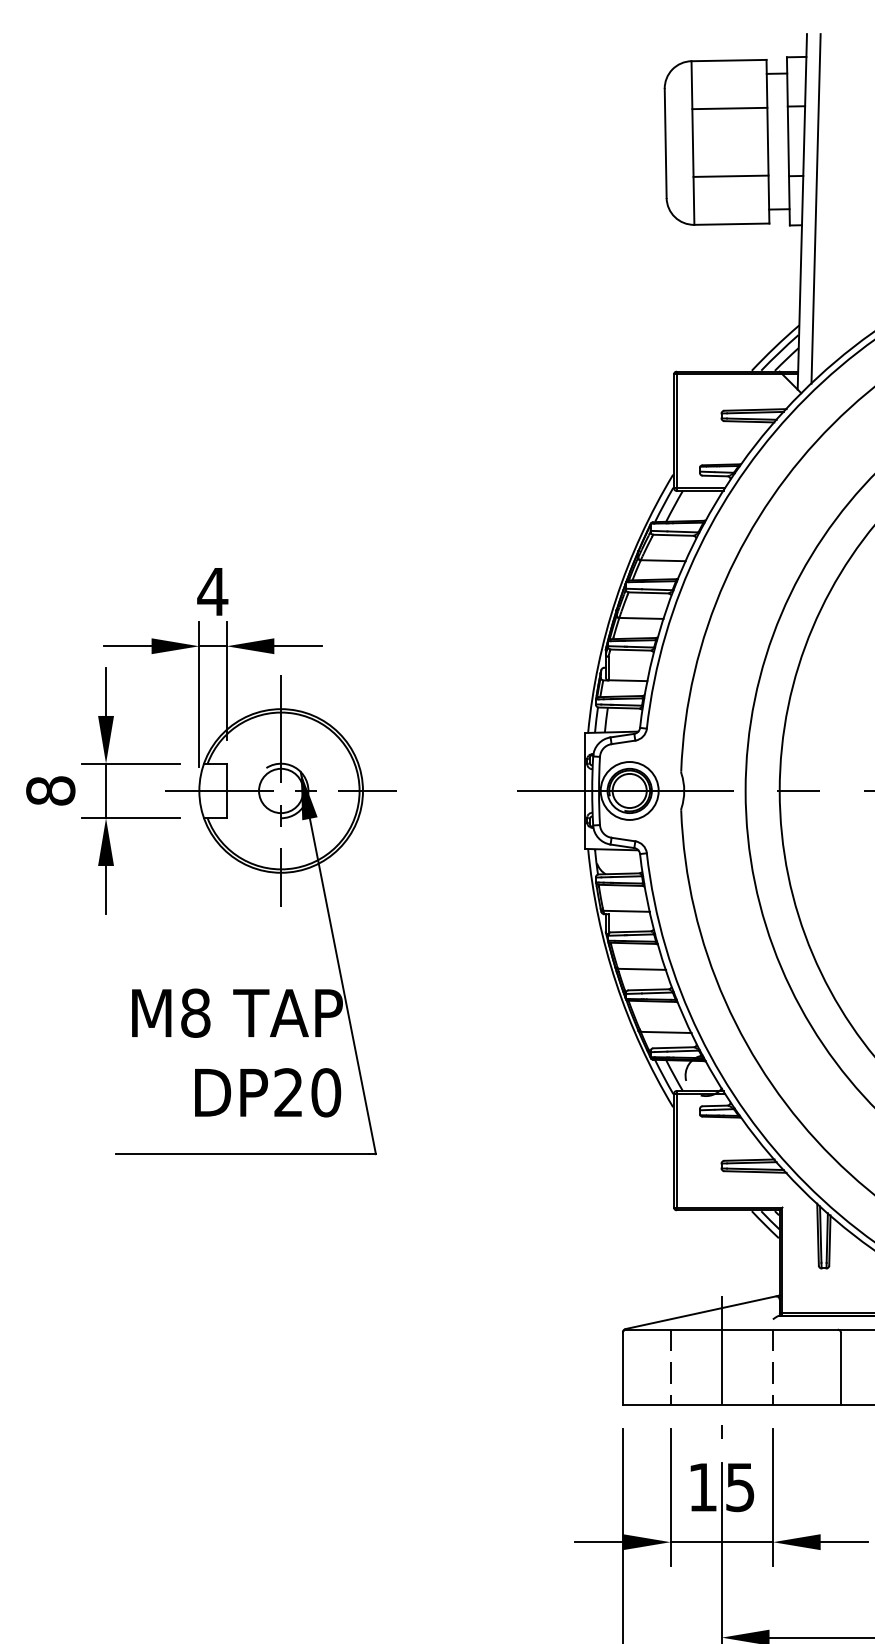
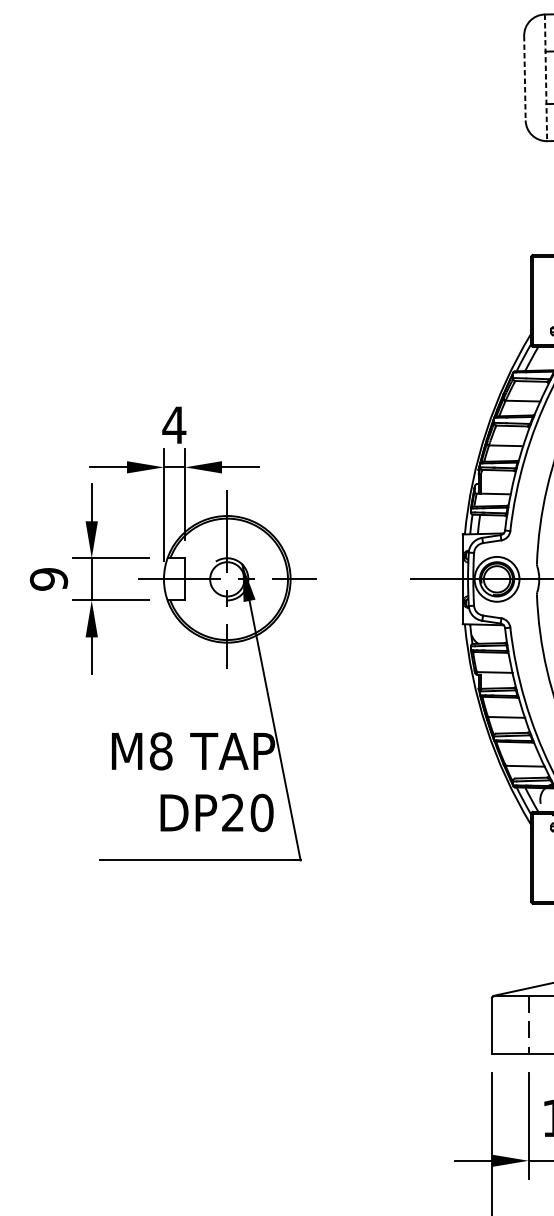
line: (665, 143) -> (524, 78), solid -> dashed
line: (692, 143) -> (545, 78), solid -> dashed
text: (50, 790) -> (48, 578), 8 -> 9

